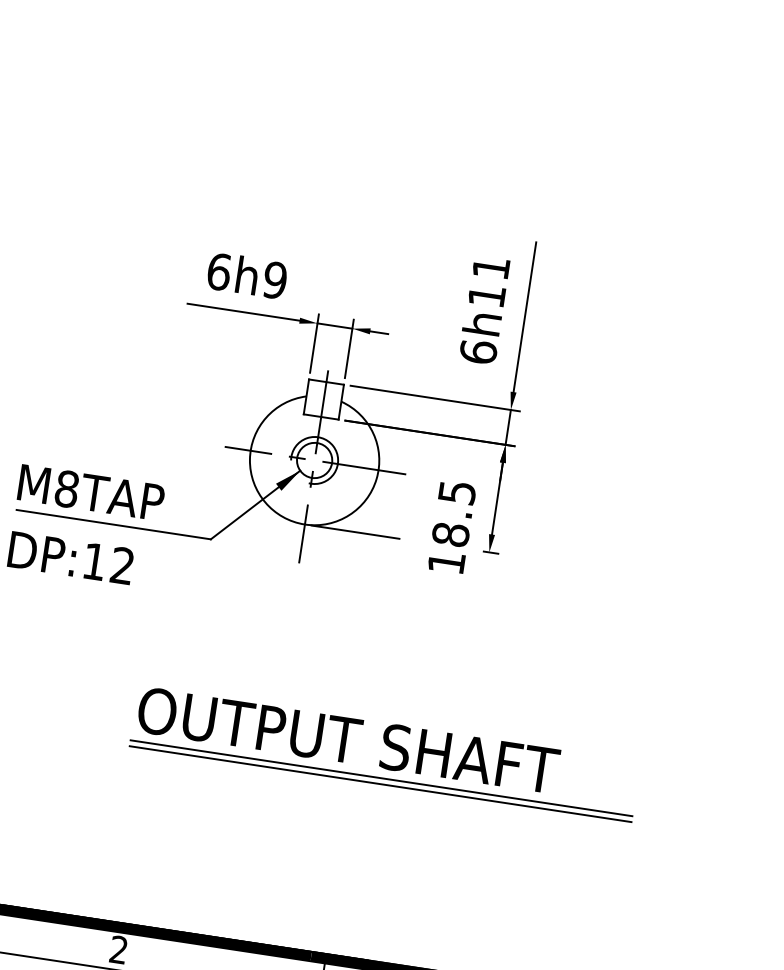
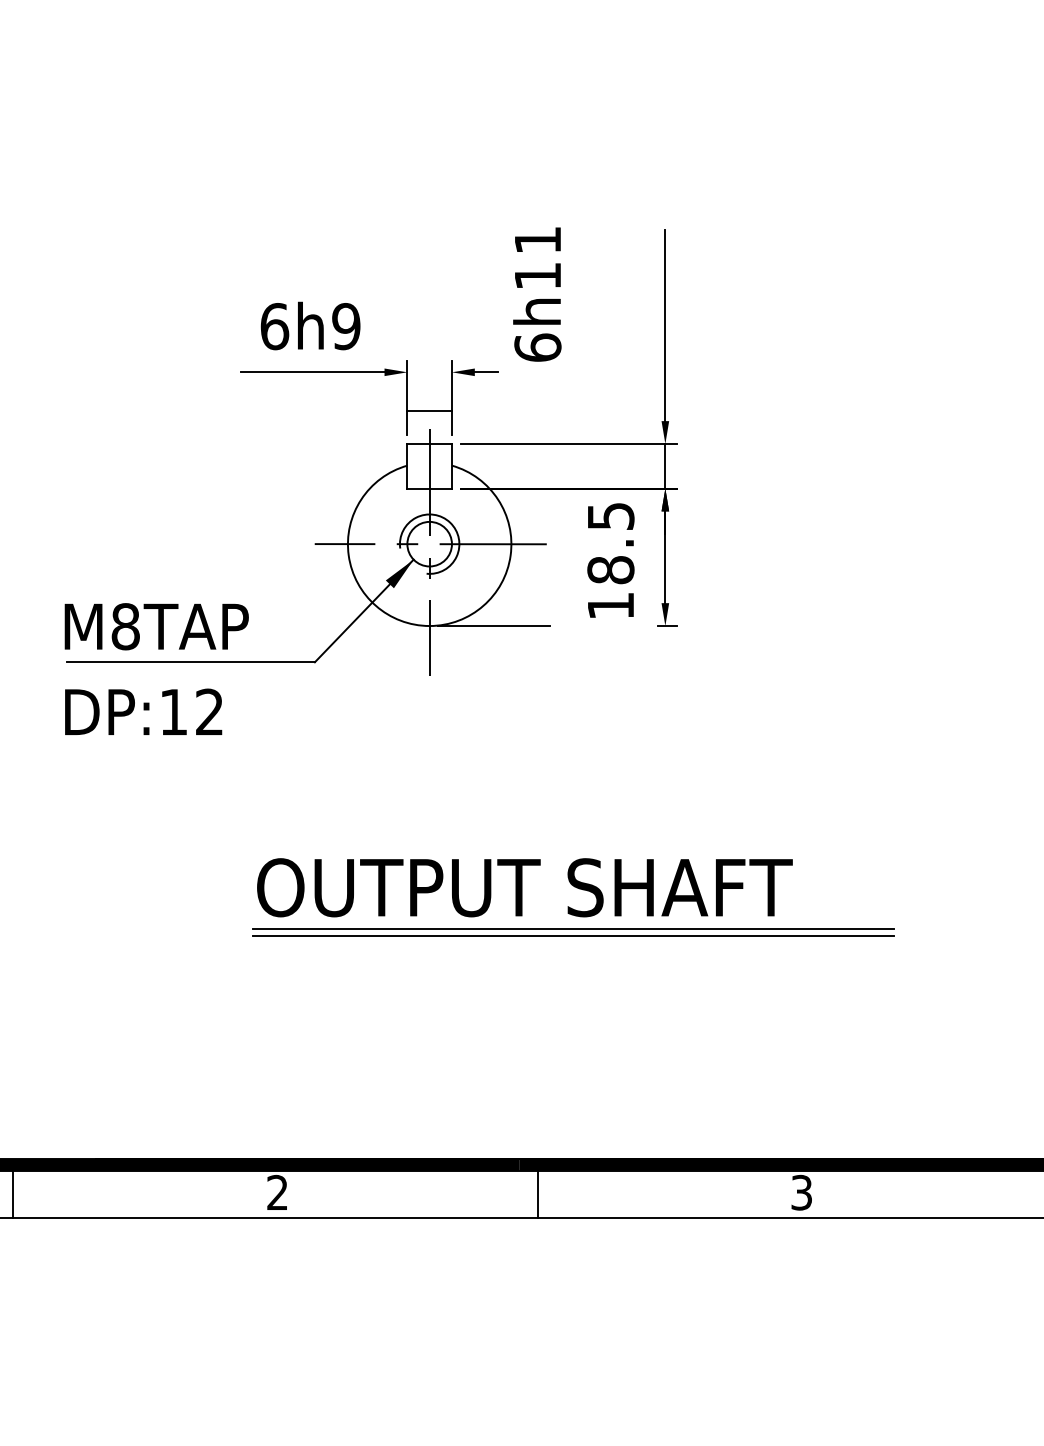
text: (484, 310) -> (537, 294), moved
line: (334, 326) -> (429, 411), moved
text: (451, 527) -> (610, 560), moved

